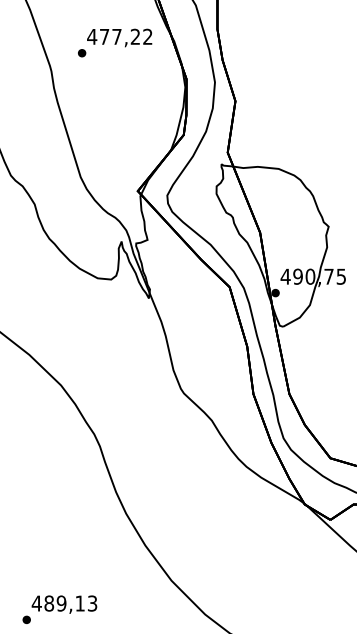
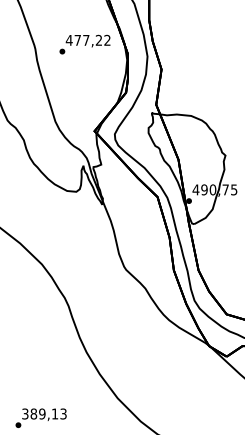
text: (114, 42) -> (84, 44), moved
text: (35, 602) -> (24, 413), 489,13 -> 389,13

